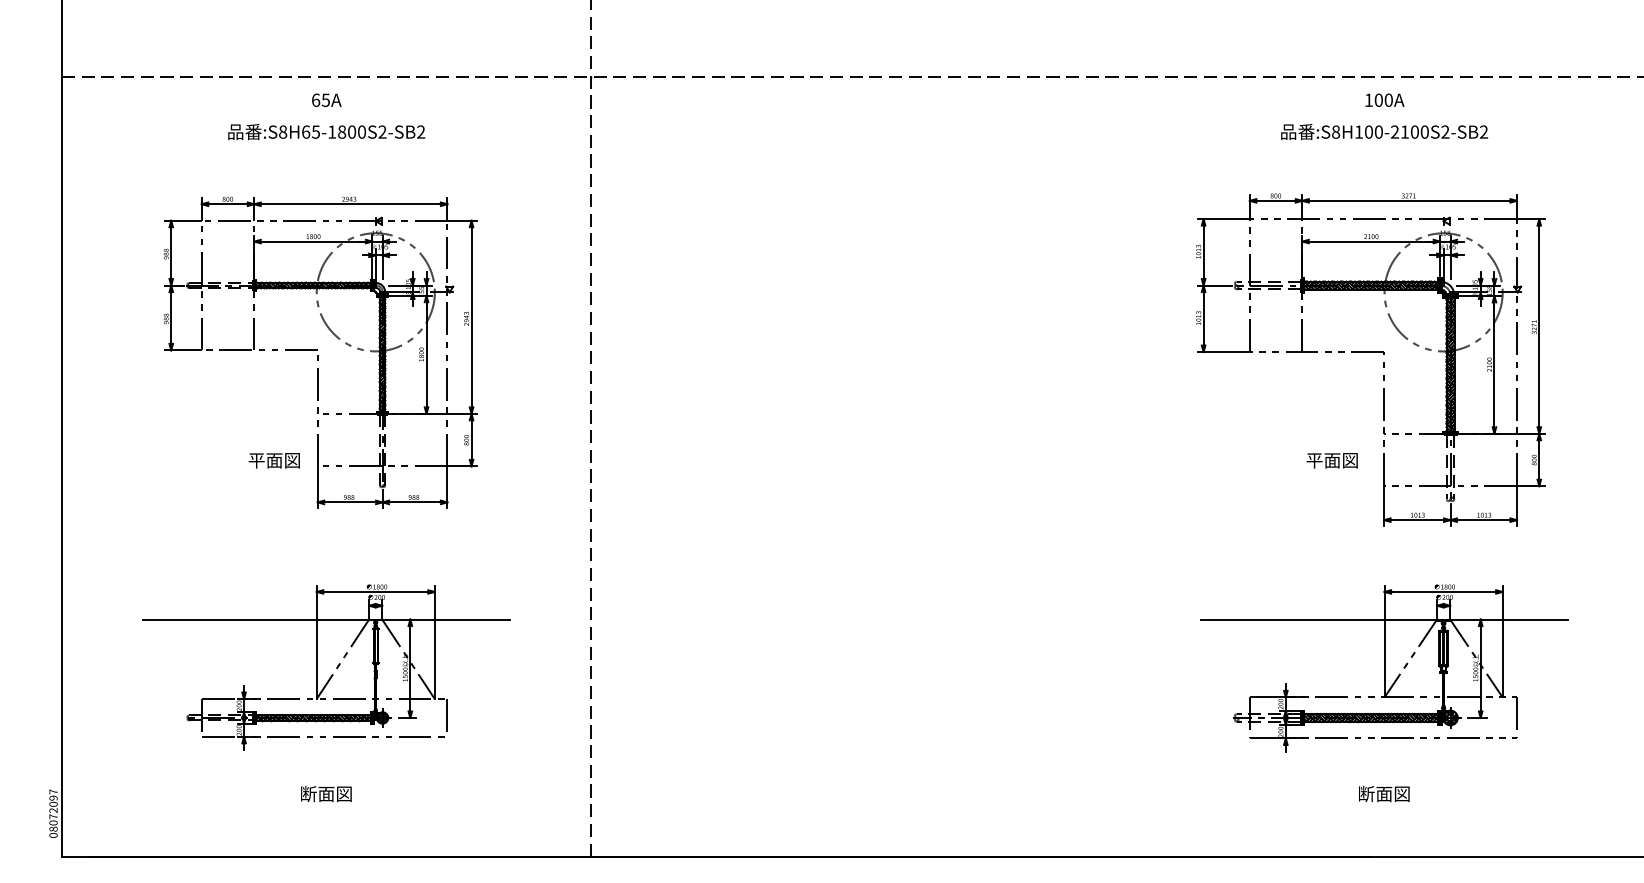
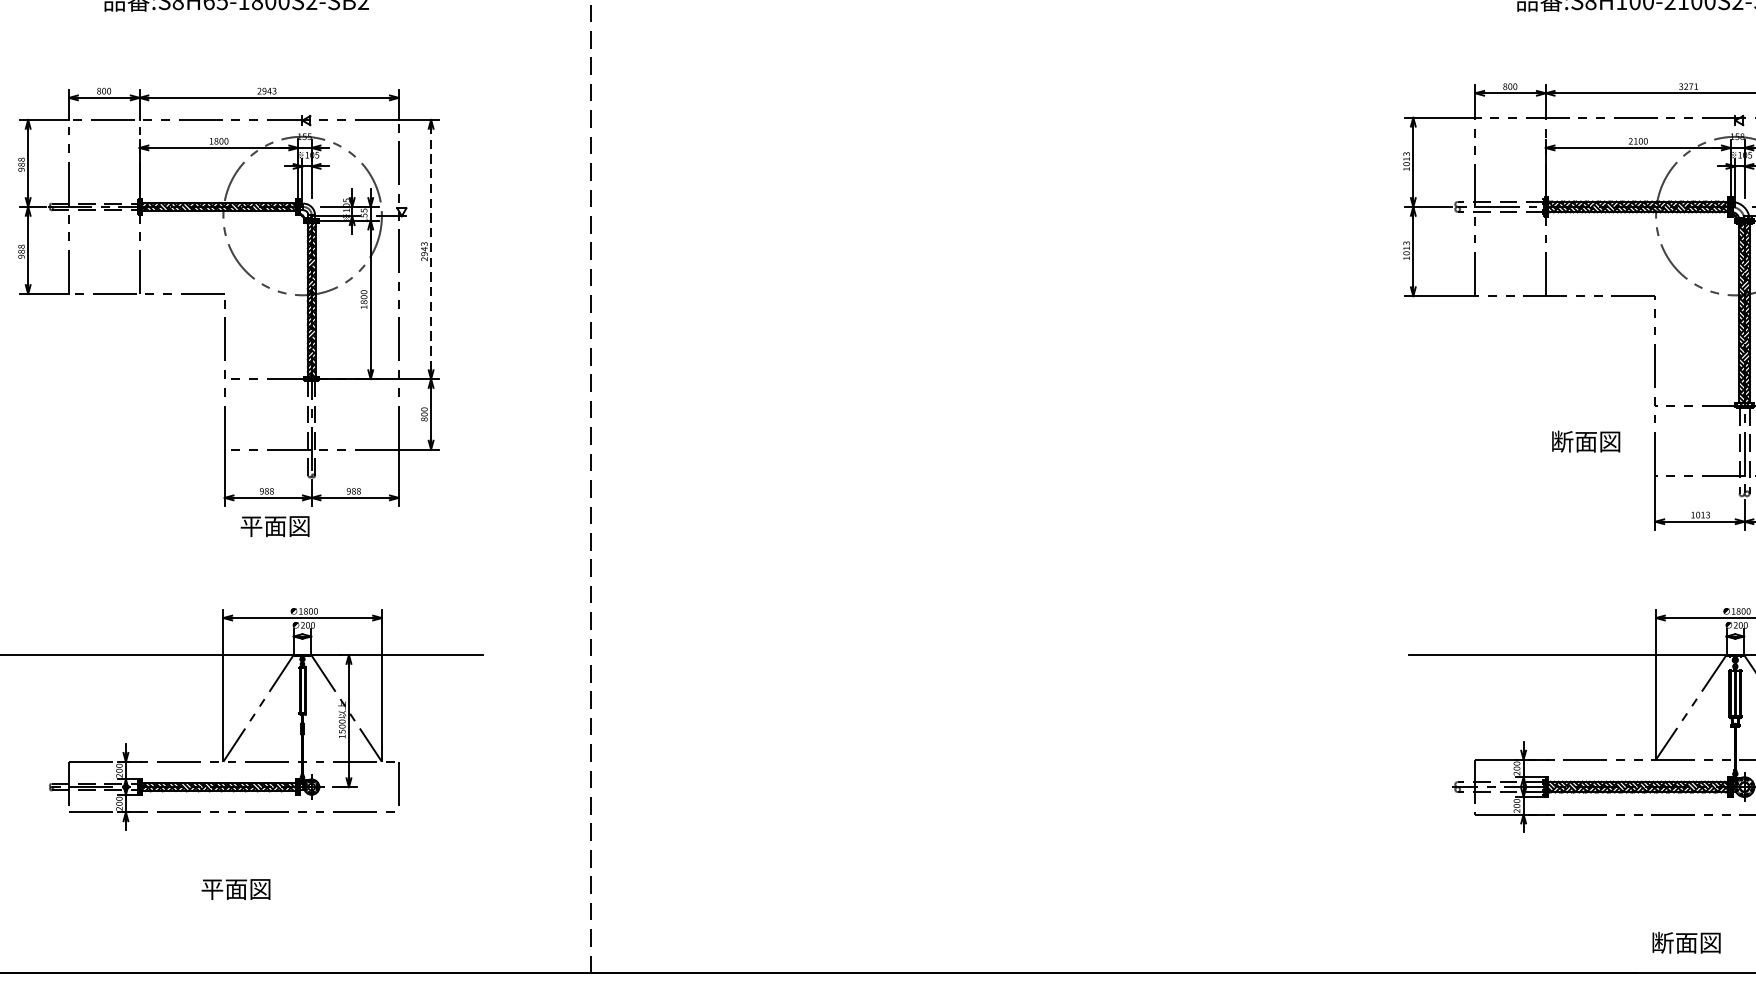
line: (471, 316) -> (431, 248), solid -> dashed
text: (273, 460) -> (274, 526), moved
text: (1314, 460) -> (1562, 441), 平面図 -> 断面図
text: (308, 793) -> (212, 888), 断面図 -> 平面図
text: (1384, 793) -> (1686, 942), moved

